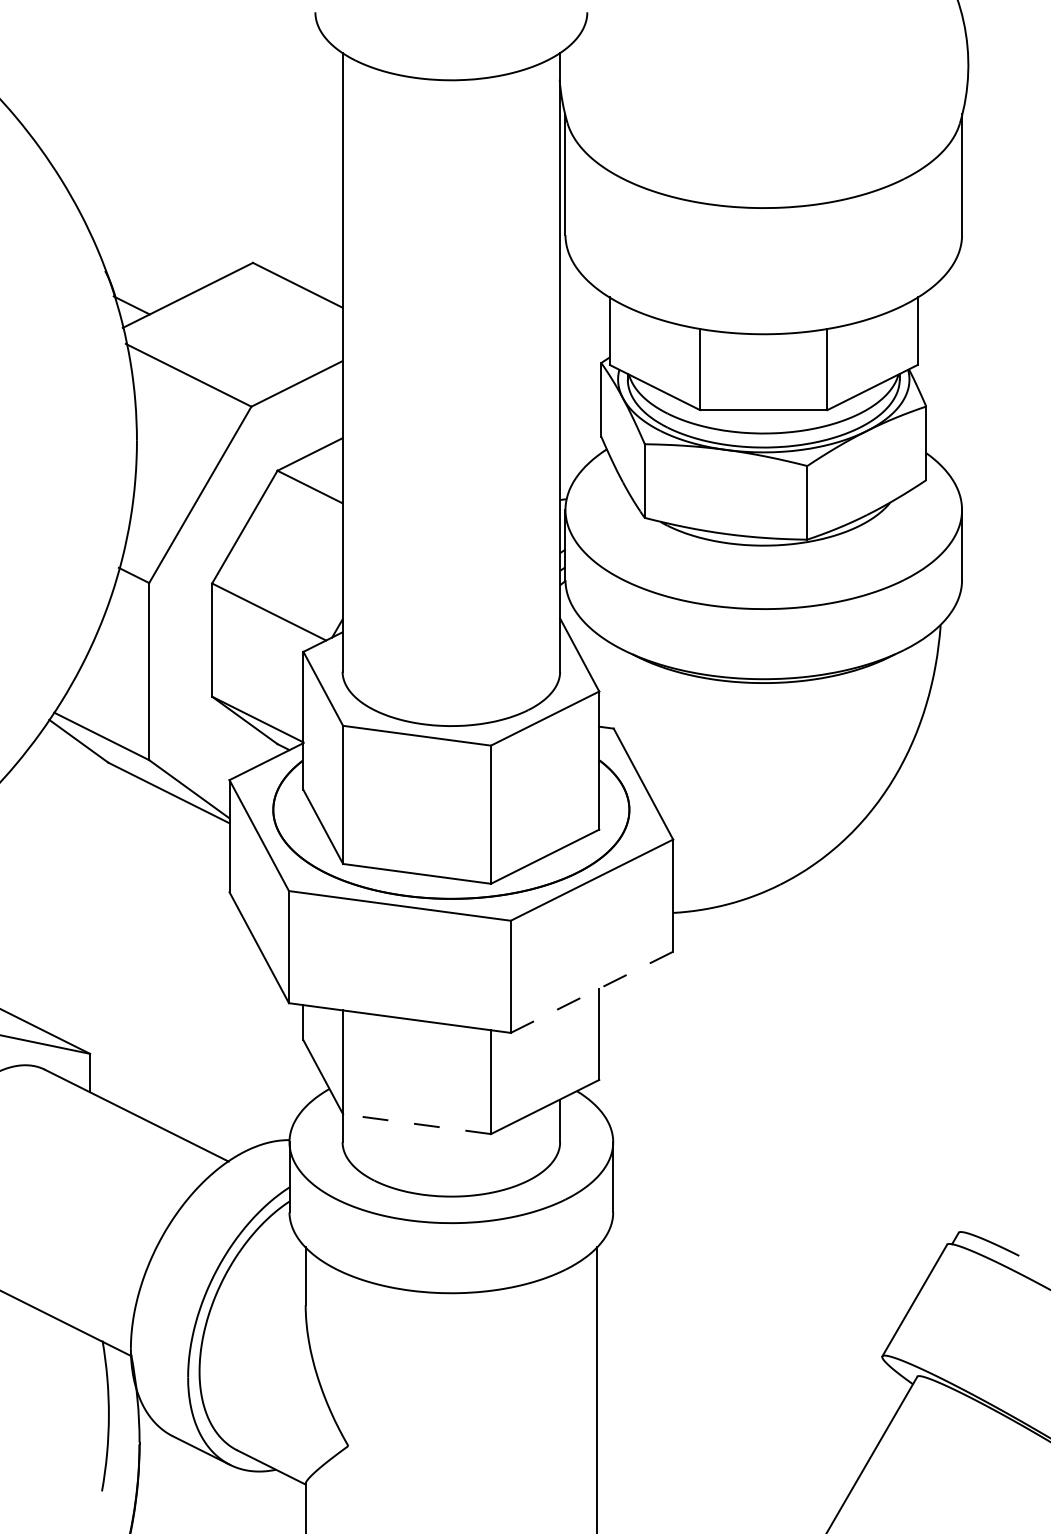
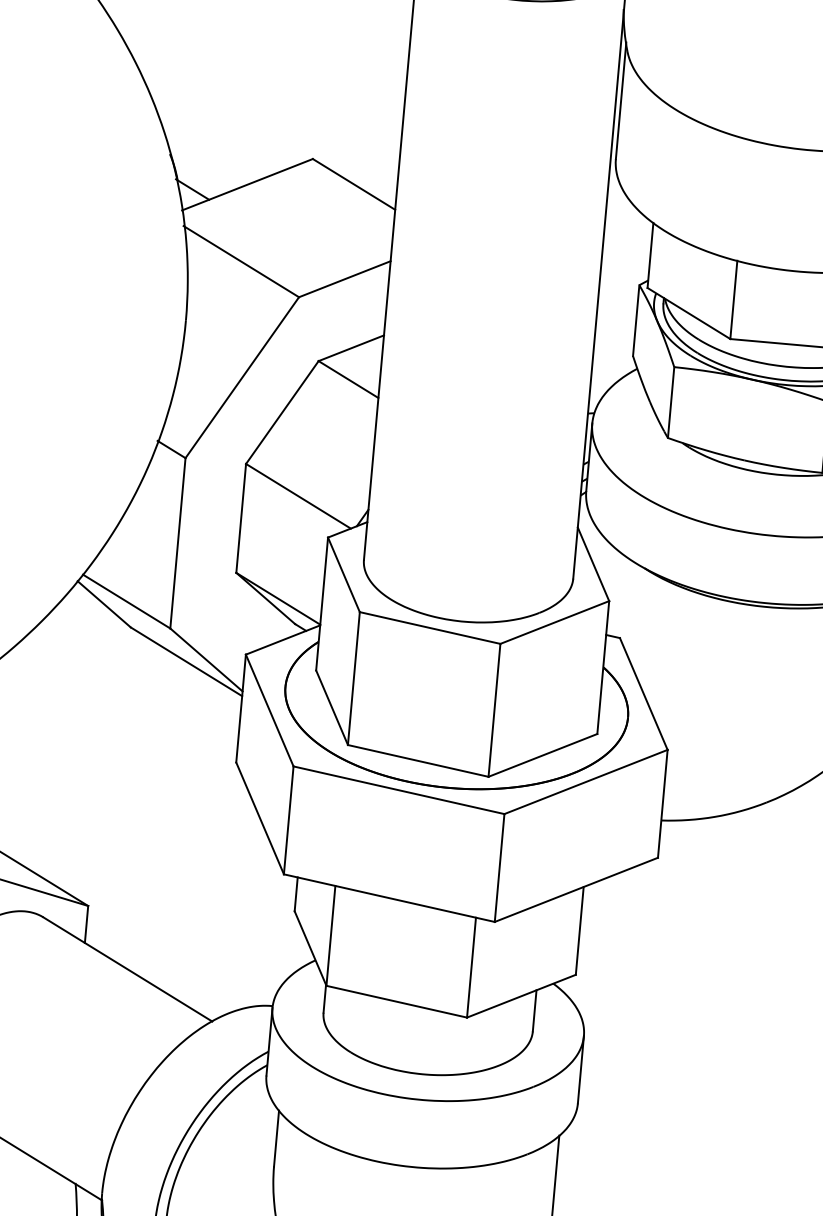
line: (592, 992) -> (576, 890), dashed -> solid
line: (417, 1124) -> (397, 1002), dashed -> solid

